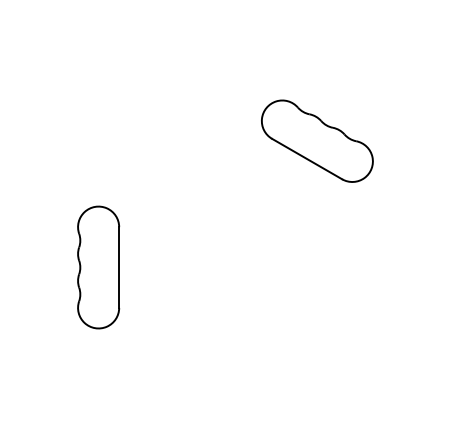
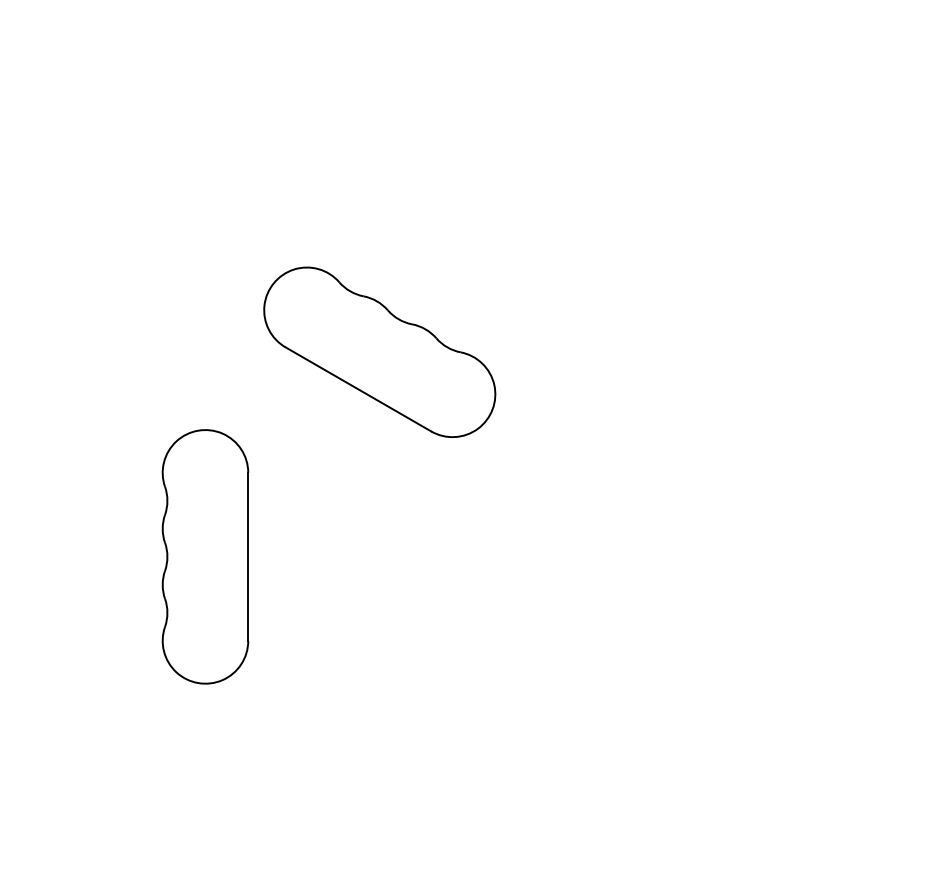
part: (317, 140) -> (380, 350), moved

